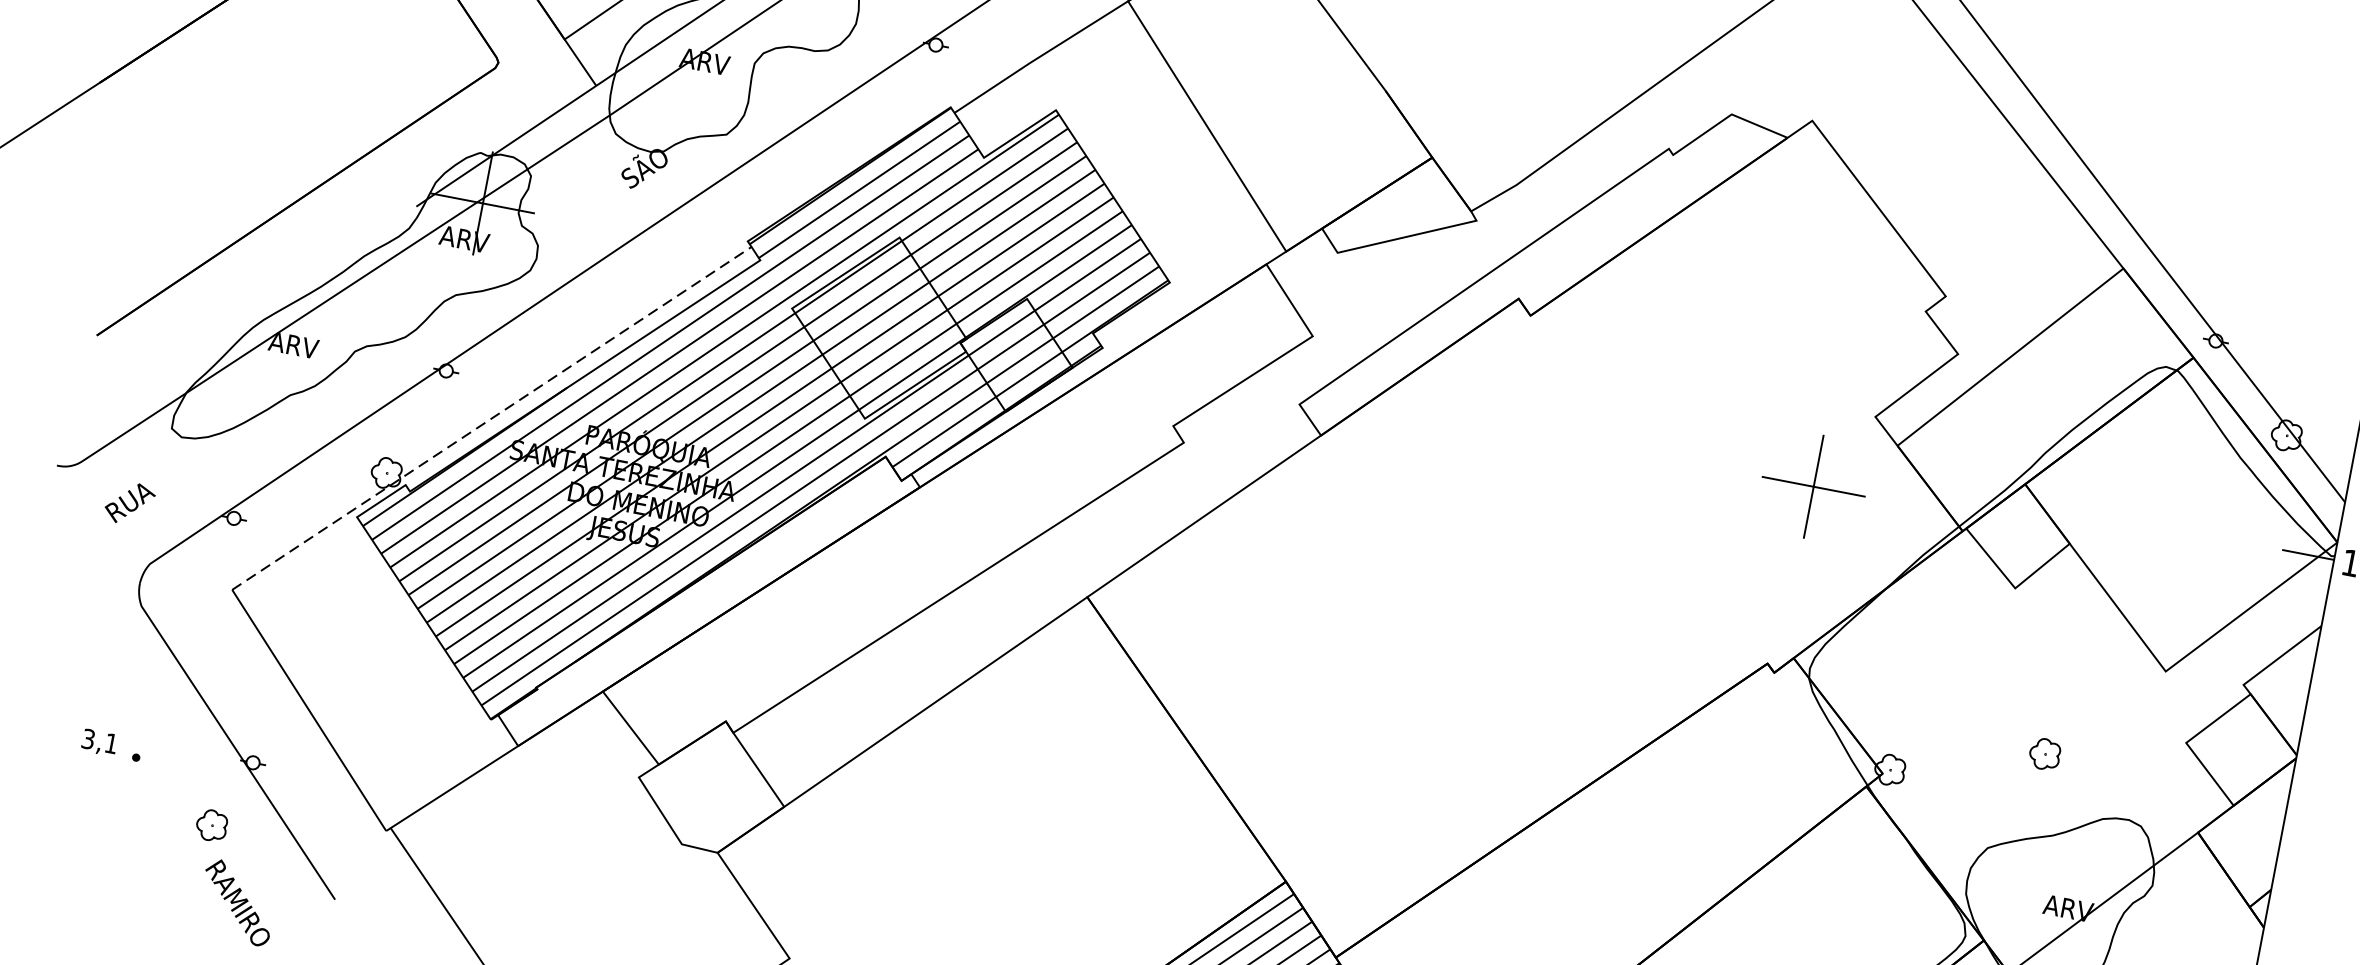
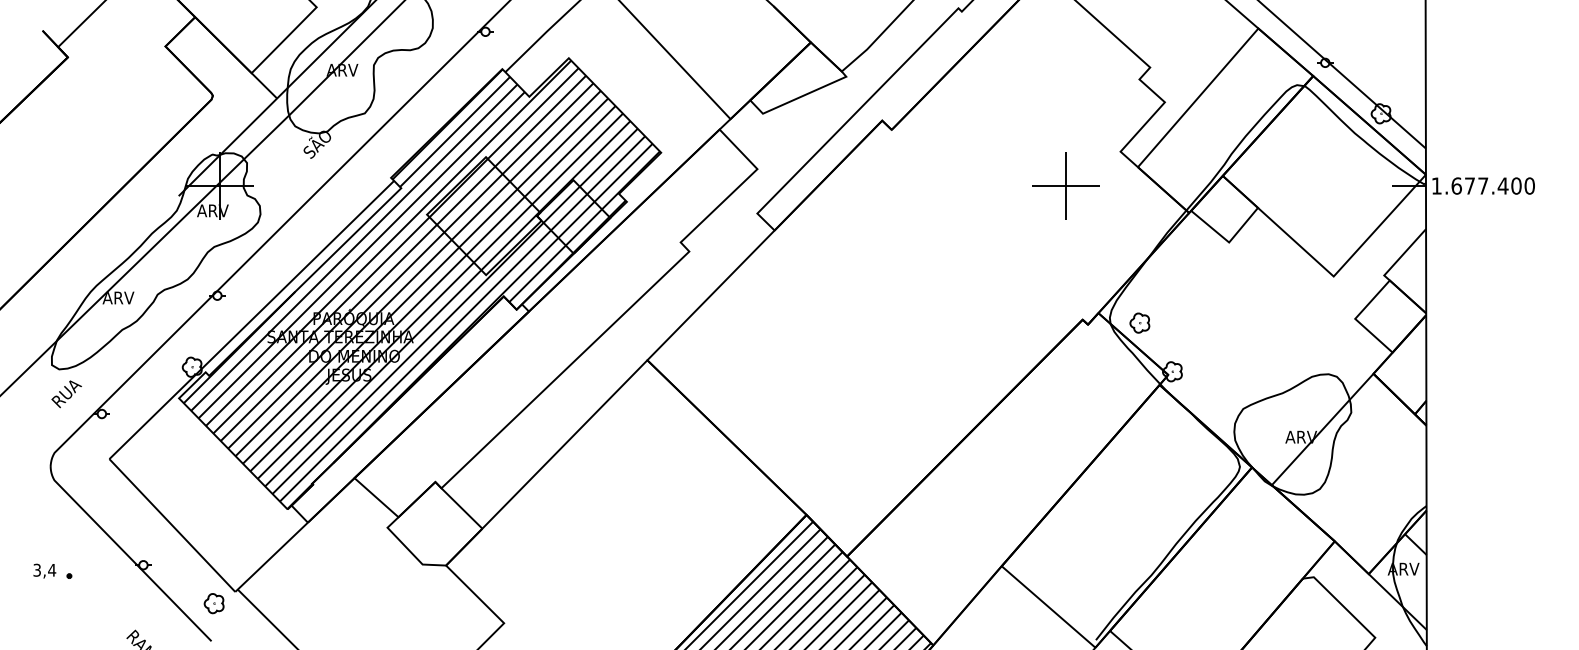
line: (493, 417) -> (252, 319), dashed -> solid
part: (1812, 485) -> (1065, 185), moved
text: (129, 503) -> (66, 394), moved
text: (111, 744) -> (52, 570), 3,1 -> 3,4
part: (2044, 753) -> (1139, 322), moved
part: (210, 825) -> (213, 603), moved

